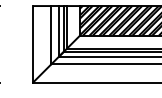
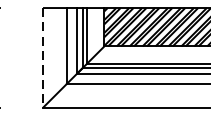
line: (33, 44) -> (43, 58), solid -> dashed

